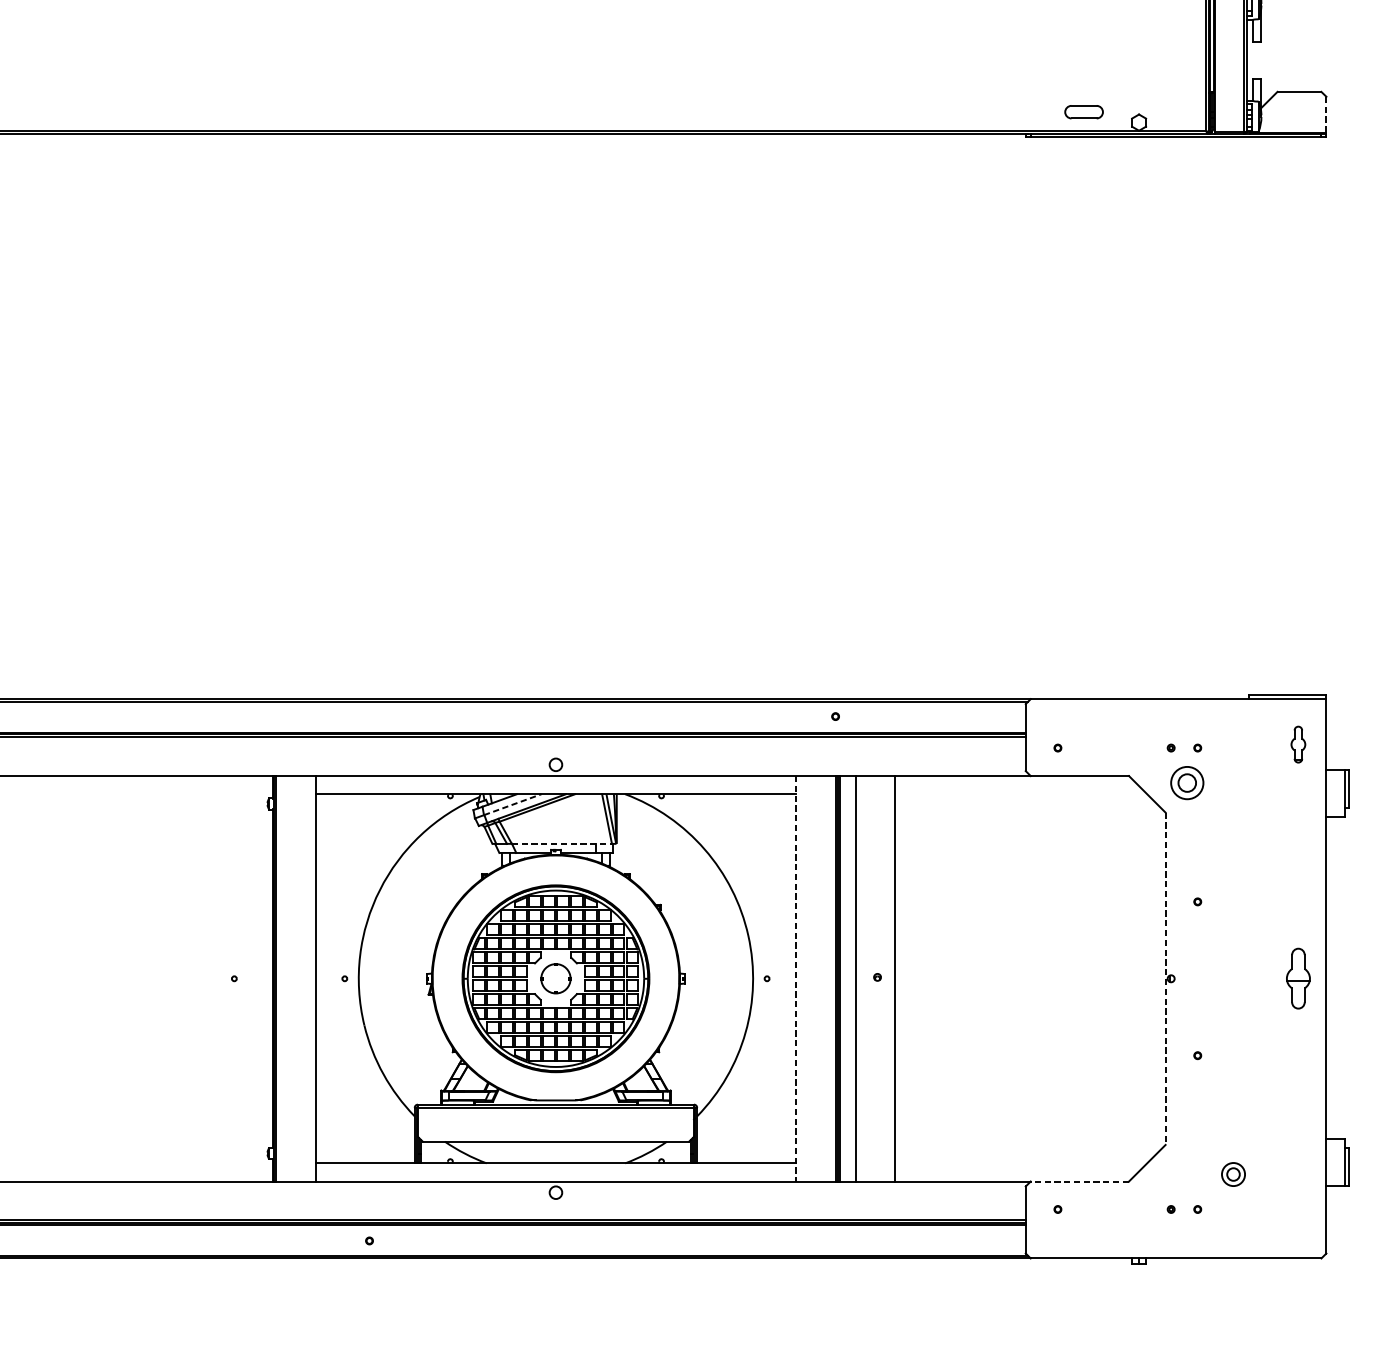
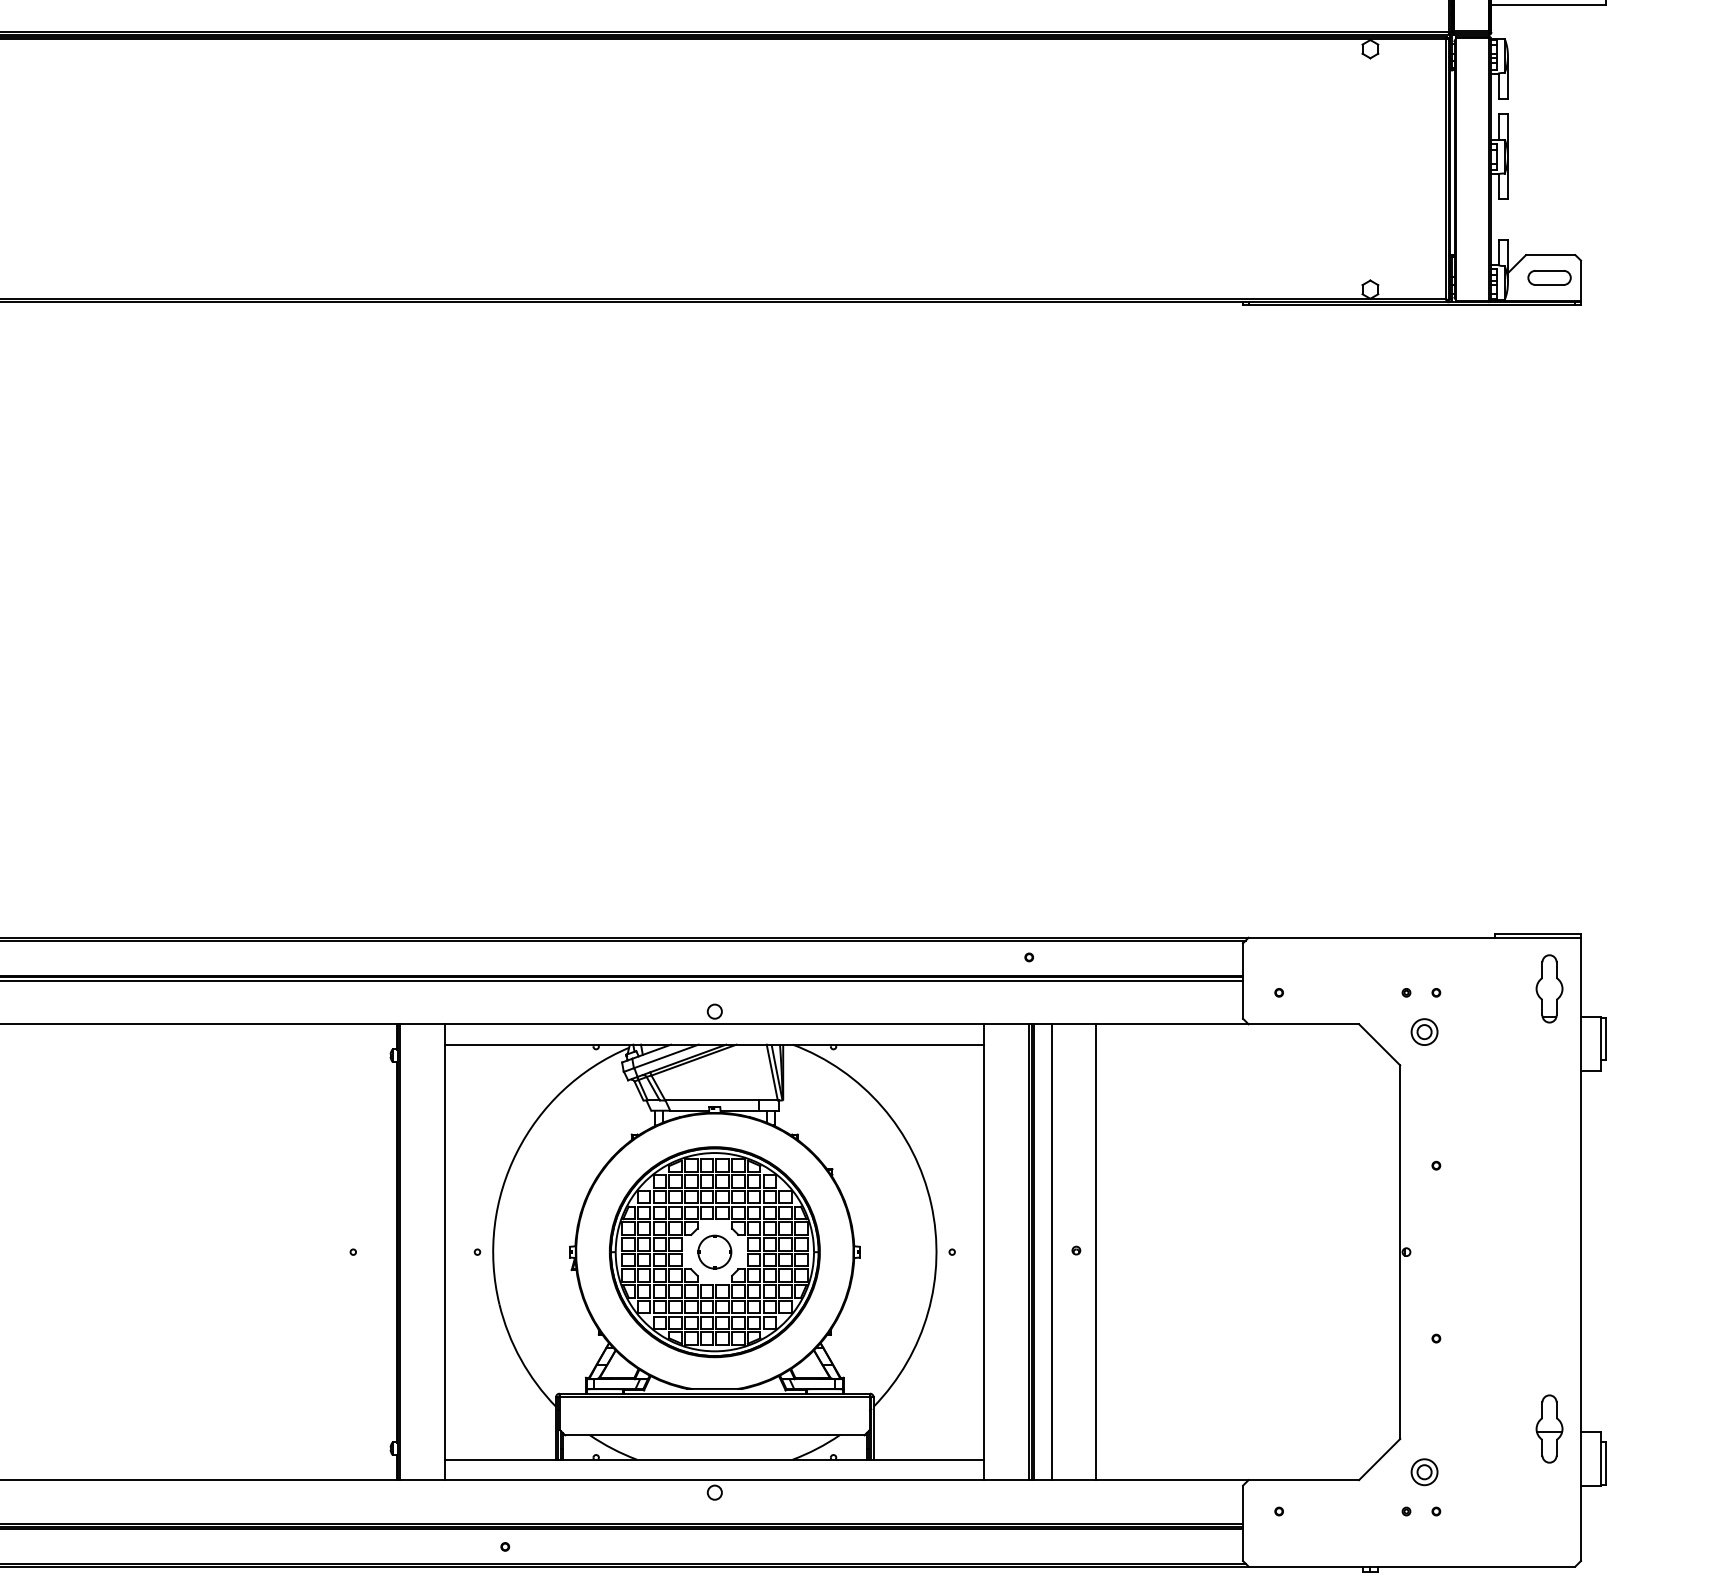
part: (1084, 111) -> (1549, 277), moved
line: (1326, 115) -> (1581, 281), dashed -> solid
part: (1298, 744) -> (1549, 988), size x1.67
part: (1187, 782) -> (1424, 1031), size x0.71
line: (512, 804) -> (666, 1056), dashed -> solid
line: (562, 843) -> (722, 1100), dashed -> solid
part: (1298, 978) -> (1549, 1428), moved
line: (795, 979) -> (984, 1252), dashed -> solid
line: (1165, 979) -> (1400, 1252), dashed -> solid
part: (1233, 1174) -> (1424, 1472), moved
line: (1079, 1181) -> (1303, 1480), dashed -> solid

